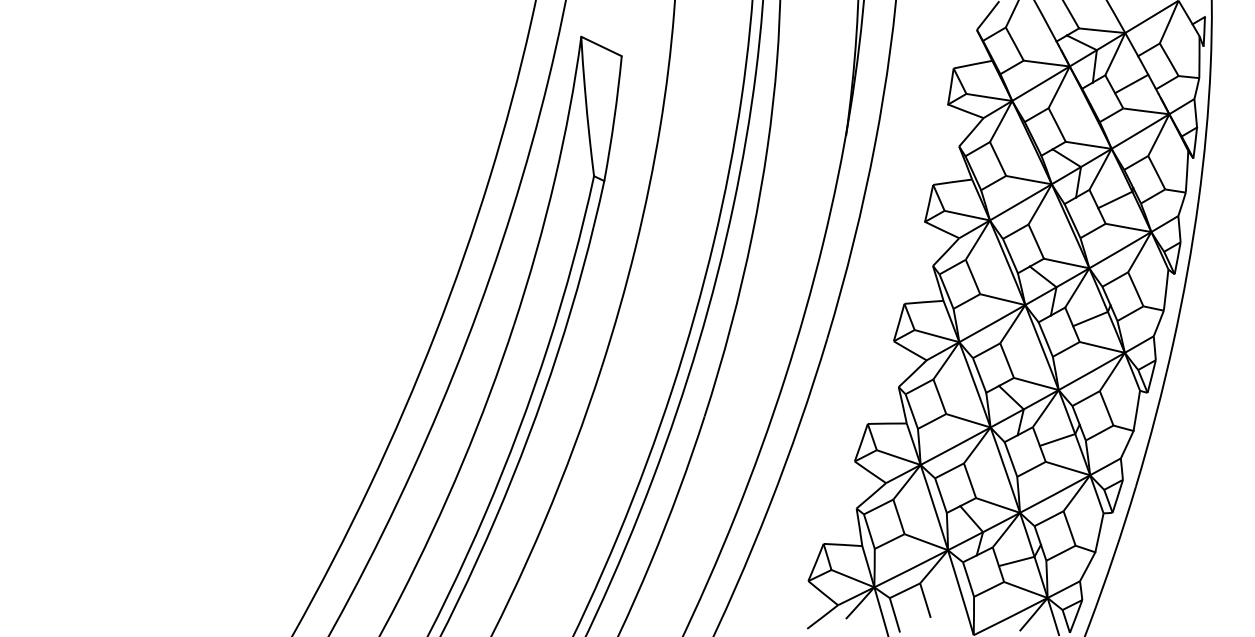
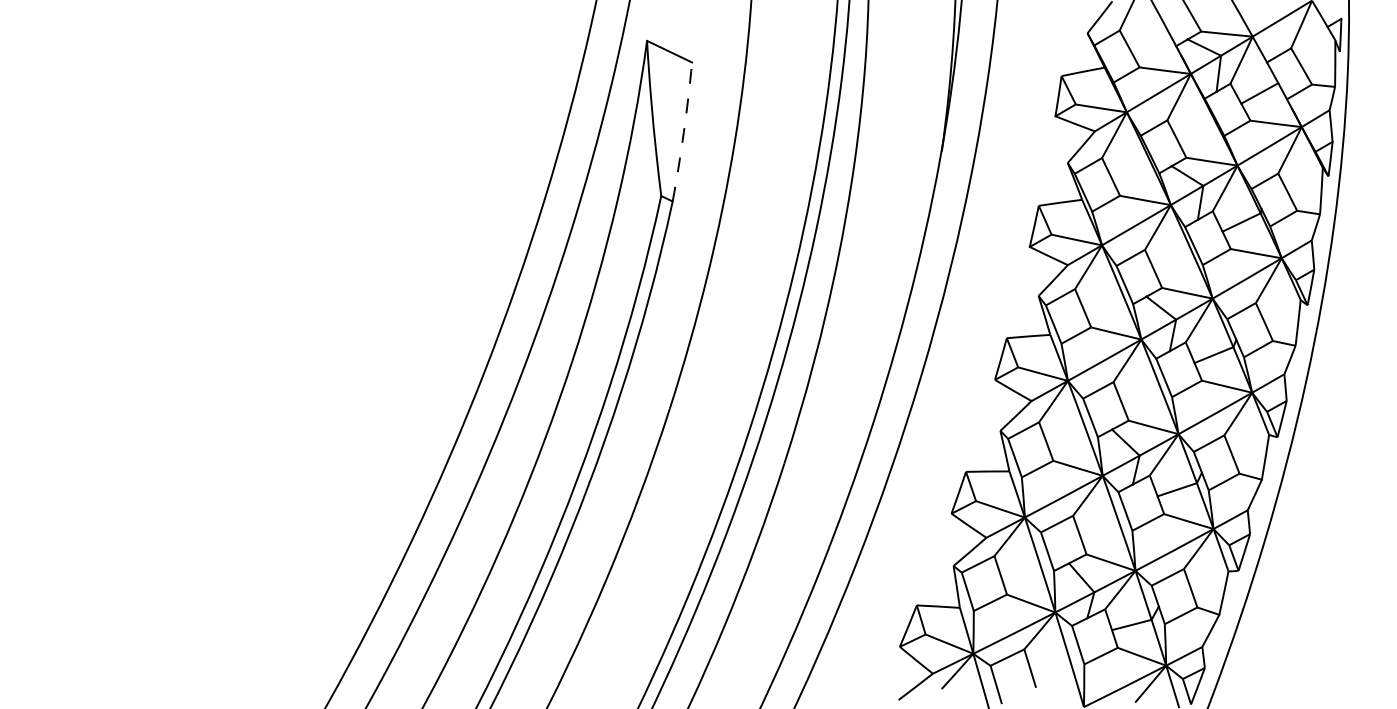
arc: (614, 118) -> (684, 131), solid -> dashed

